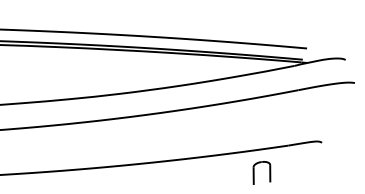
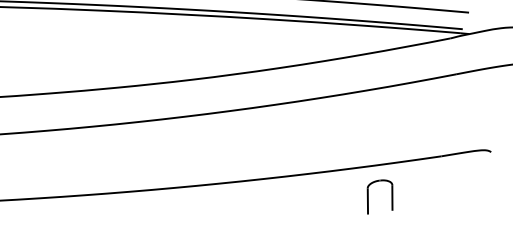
part: (254, 172) -> (369, 196), moved

